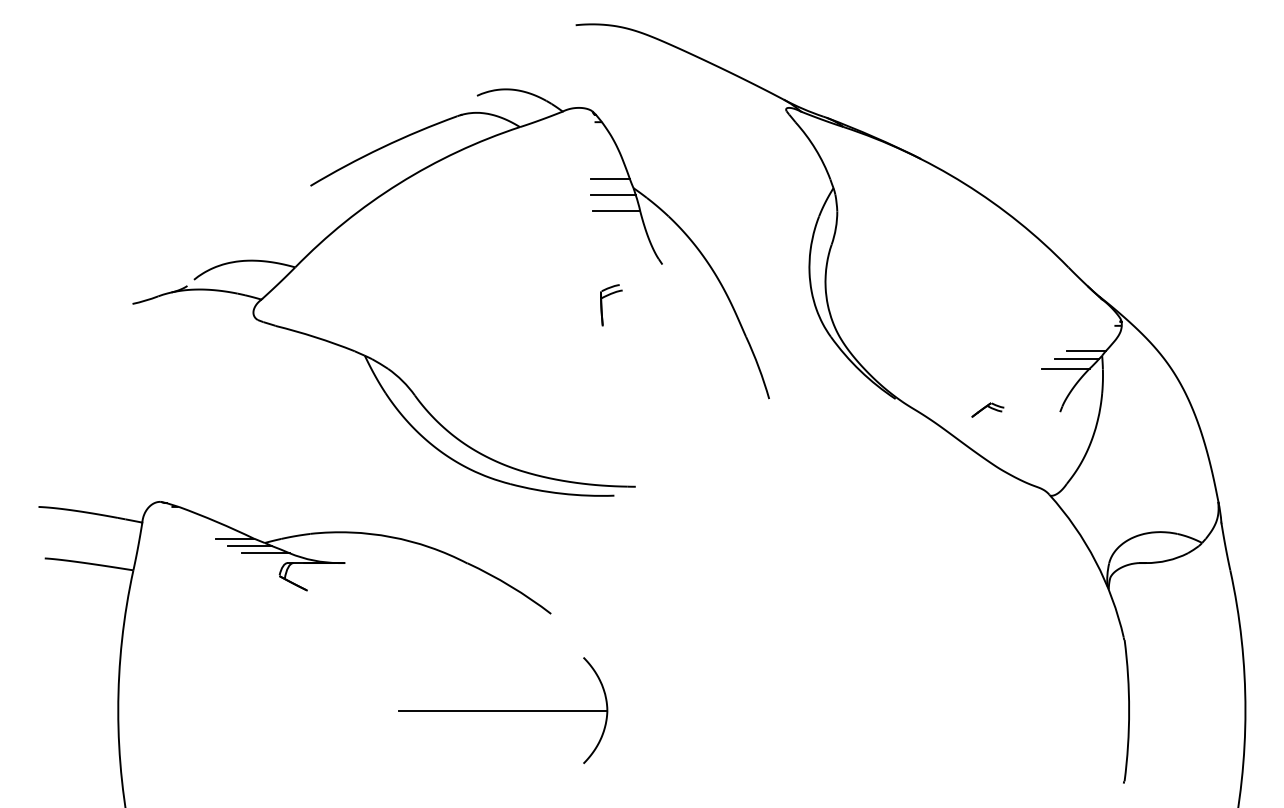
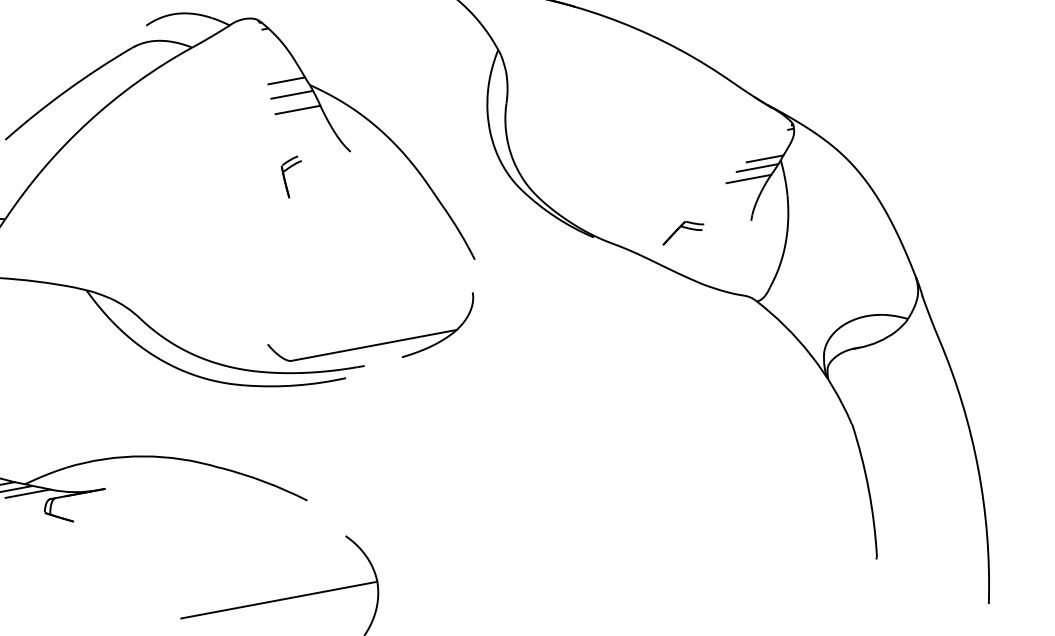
part: (602, 305) -> (285, 178), moved
part: (987, 409) -> (682, 231), size x1.43
part: (650, 467) -> (375, 345), added

